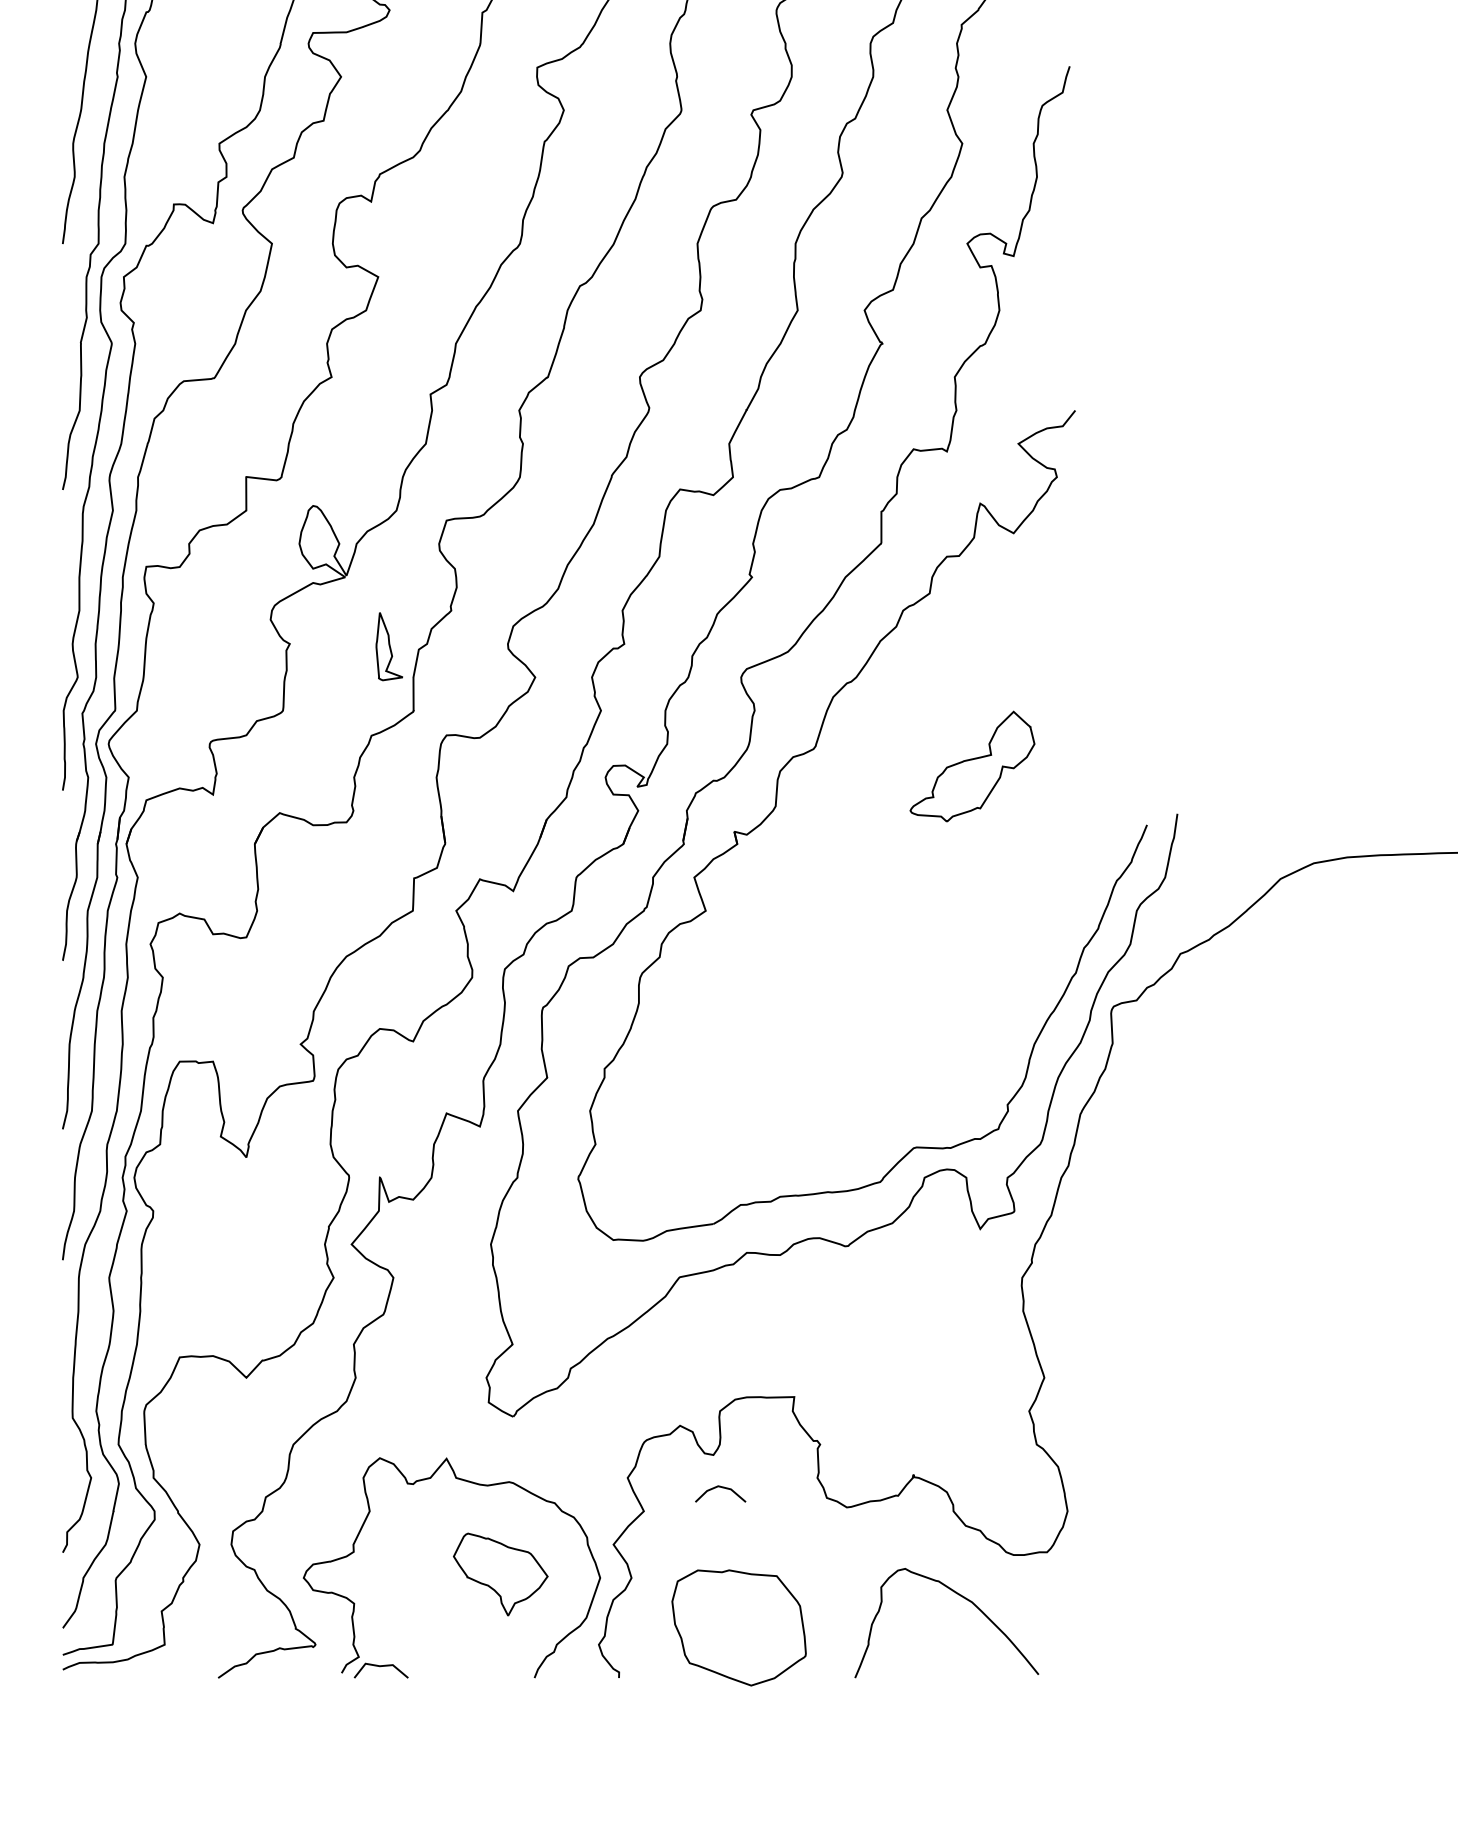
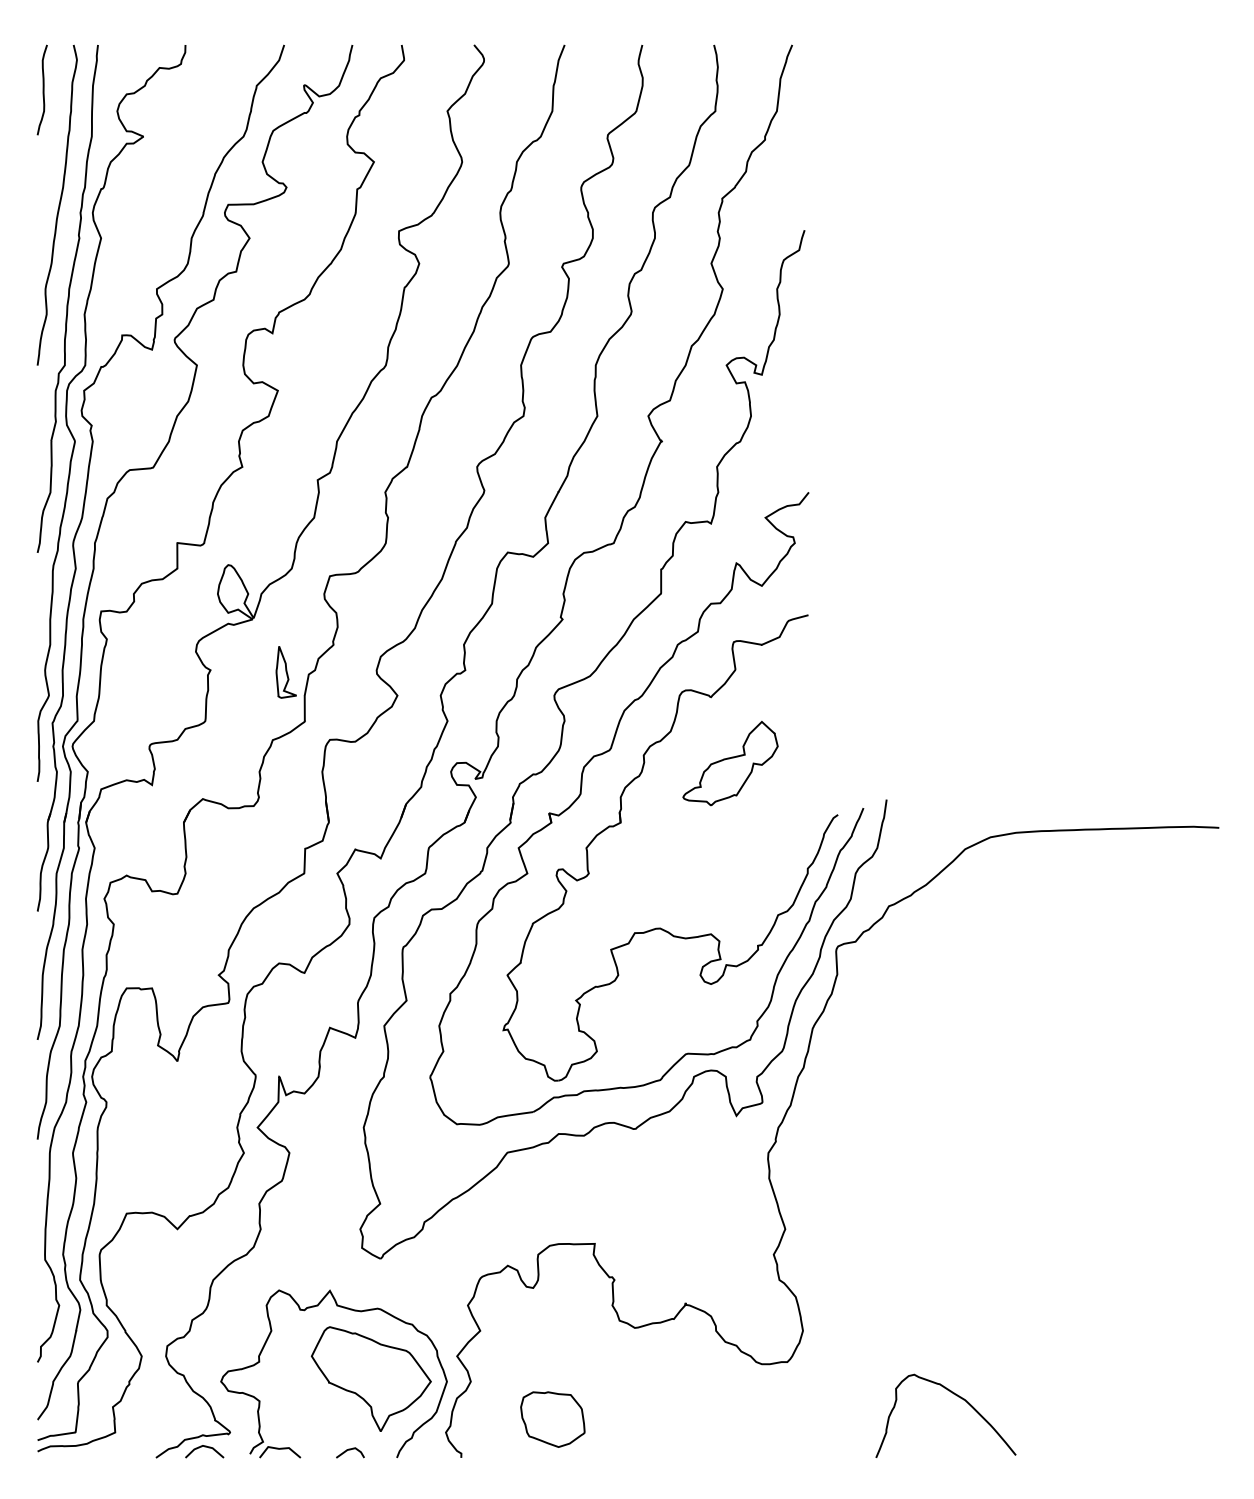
part: (829, 845) -> (621, 823), added
line: (720, 1488) -> (204, 1447), moved
part: (499, 1573) -> (370, 1378), size x1.67
curve: (963, 1598) -> (958, 1397), moved
part: (738, 1627) -> (552, 1419), size x0.62
line: (473, 1668) -> (350, 1450), added

